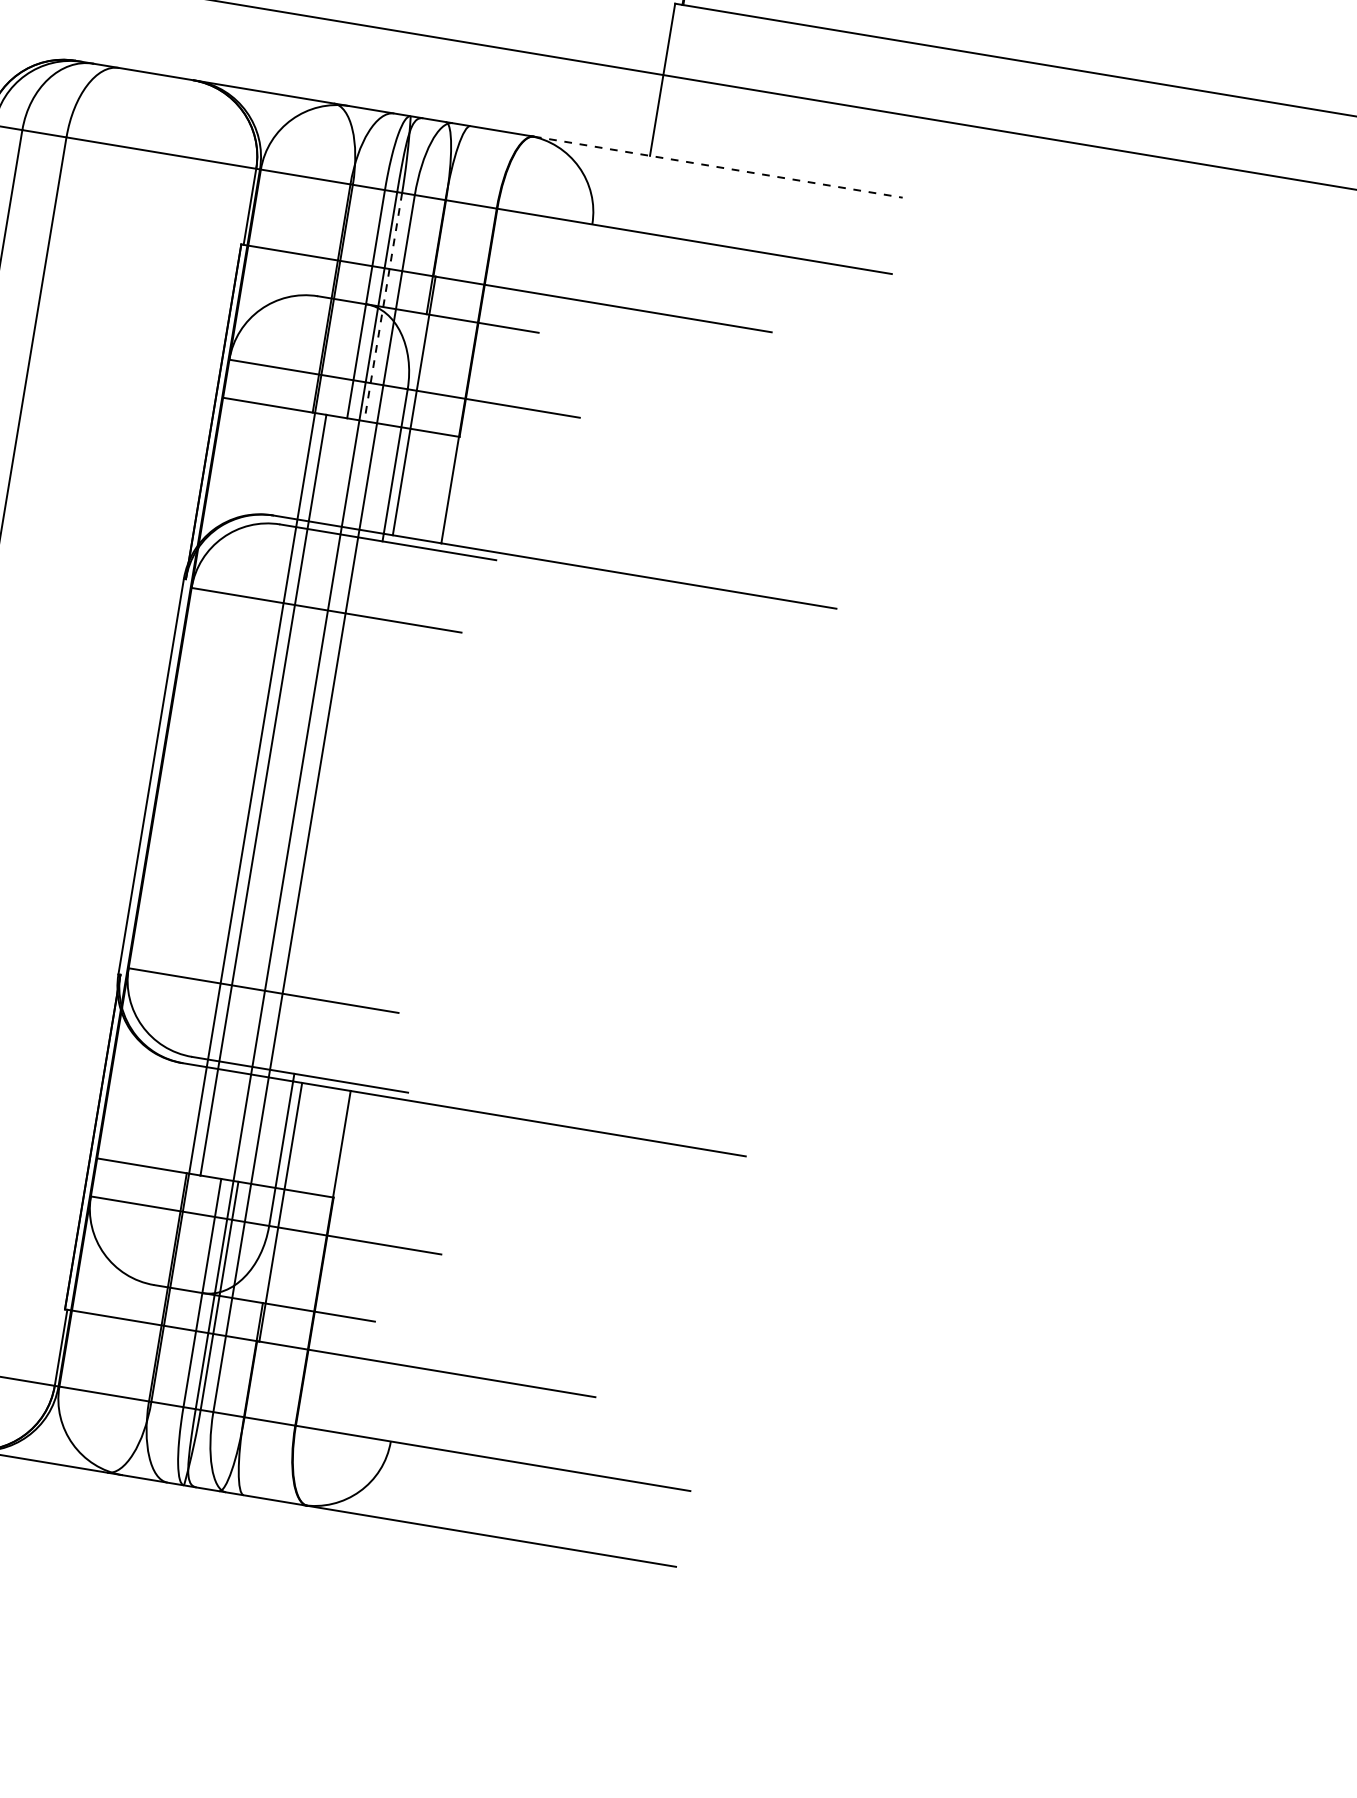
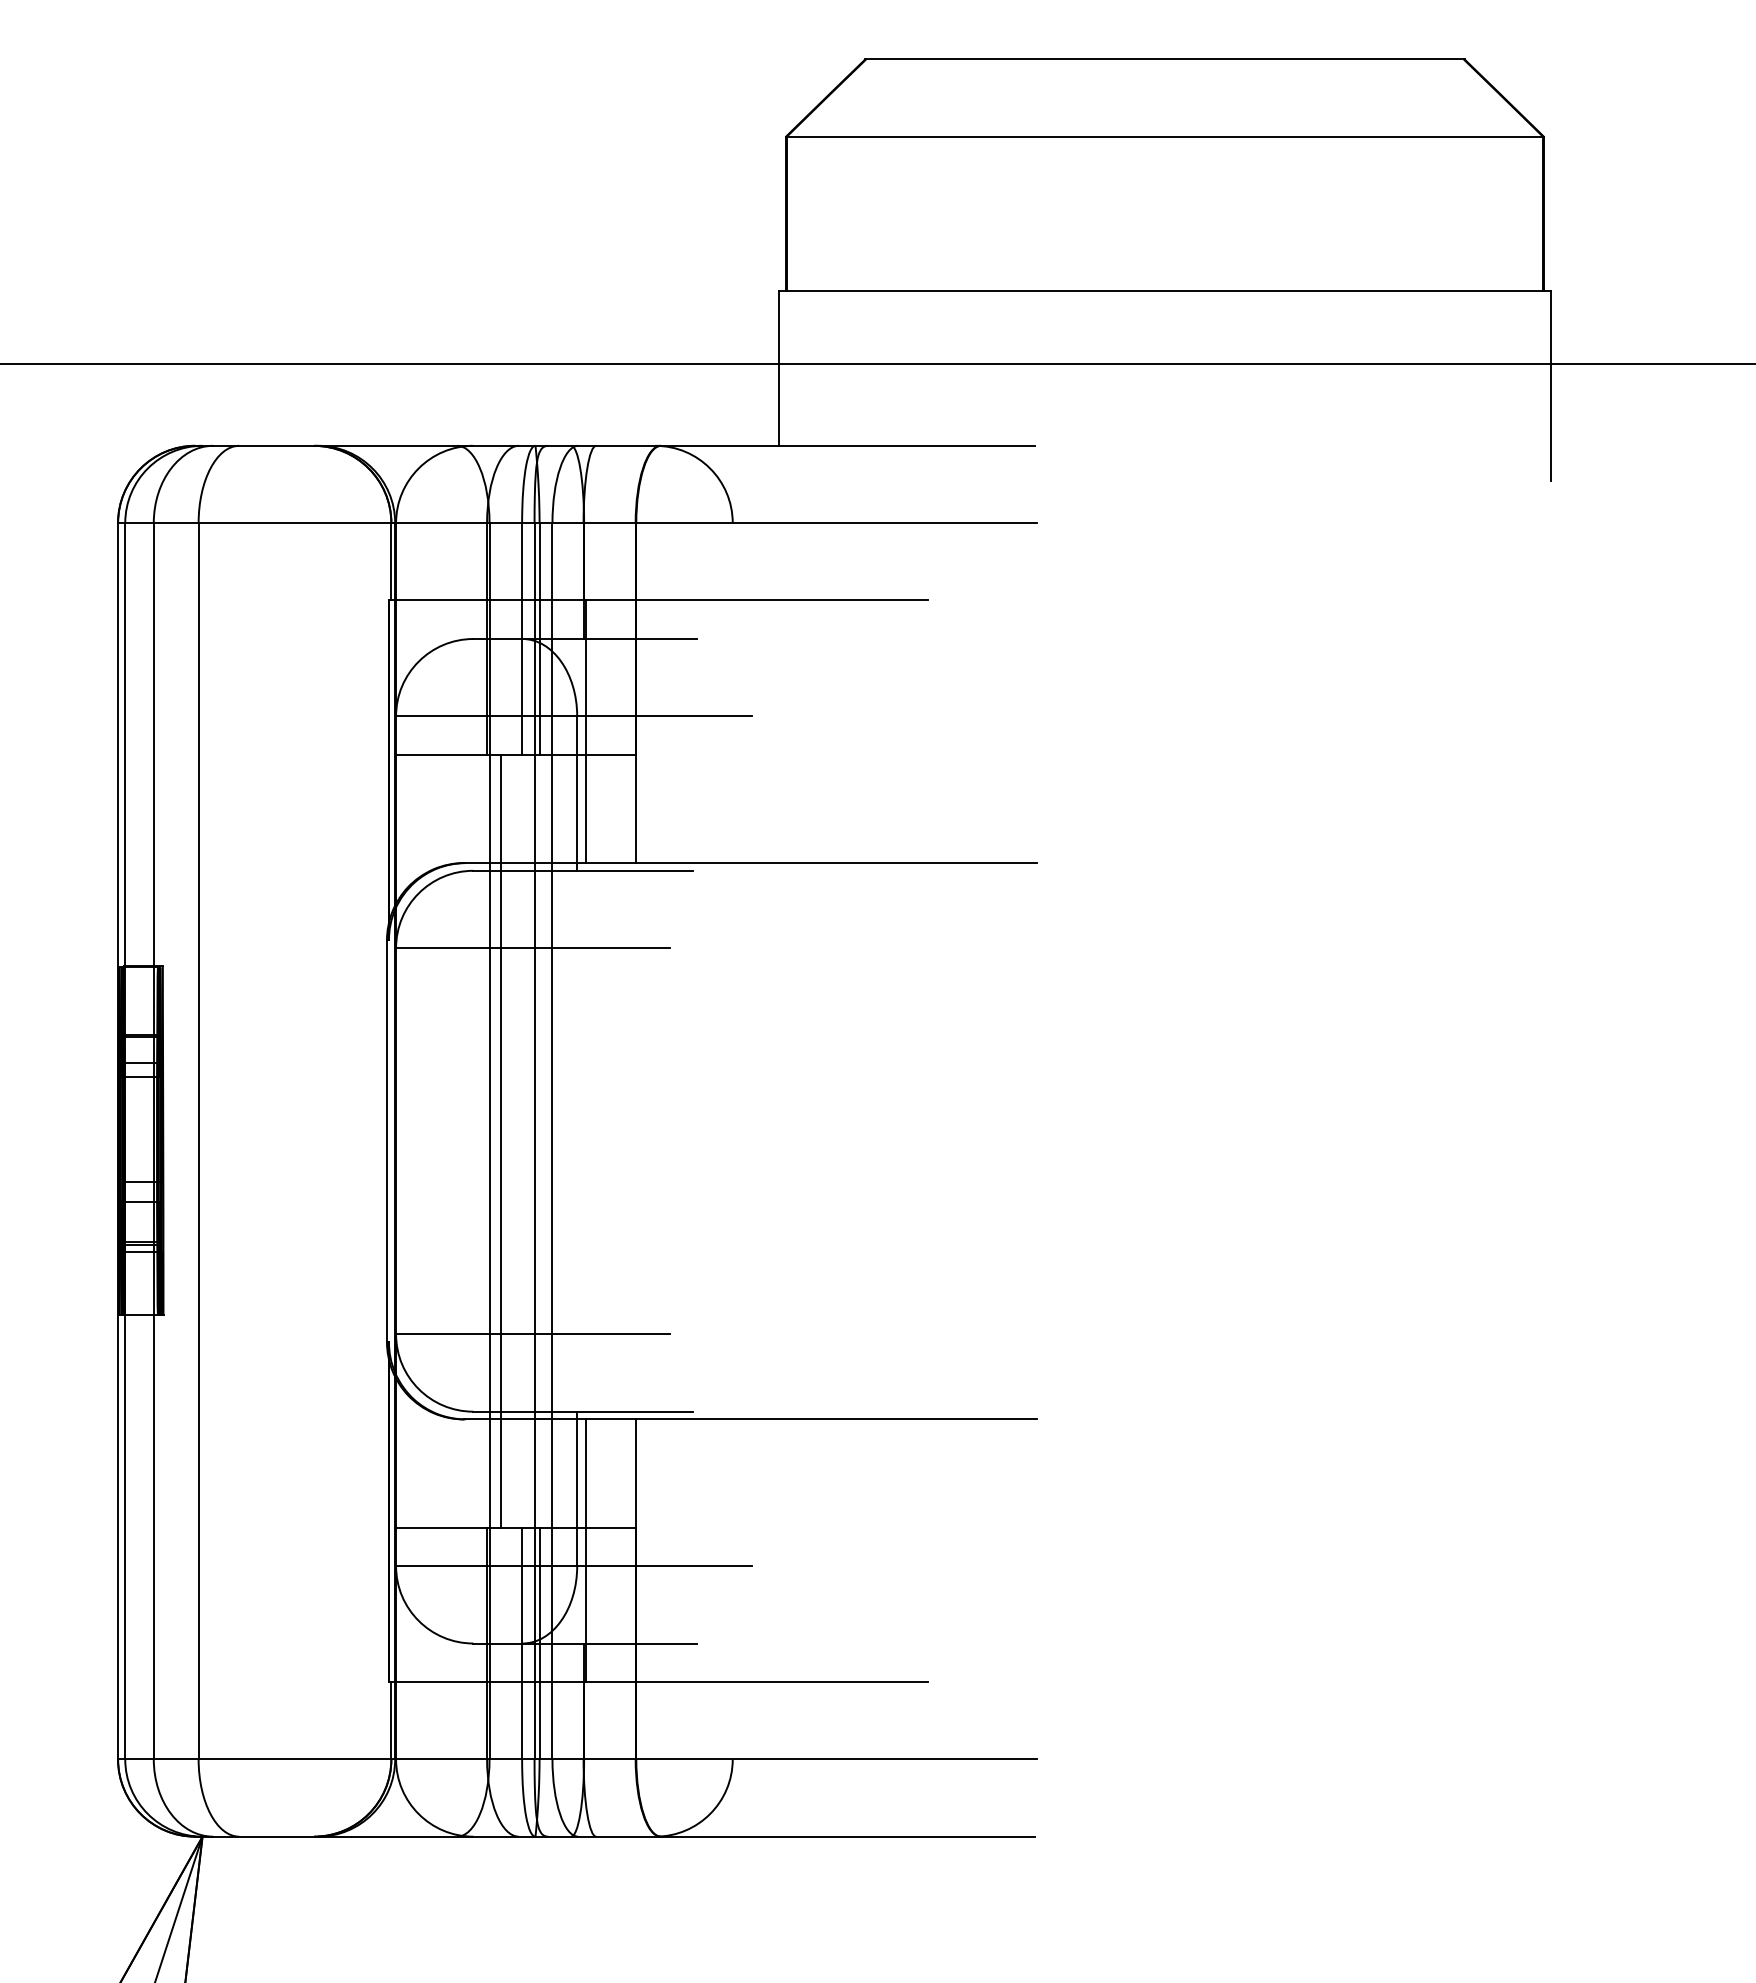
line: (718, 166) -> (848, 445), dashed -> solid
line: (383, 307) -> (539, 639), dashed -> solid

